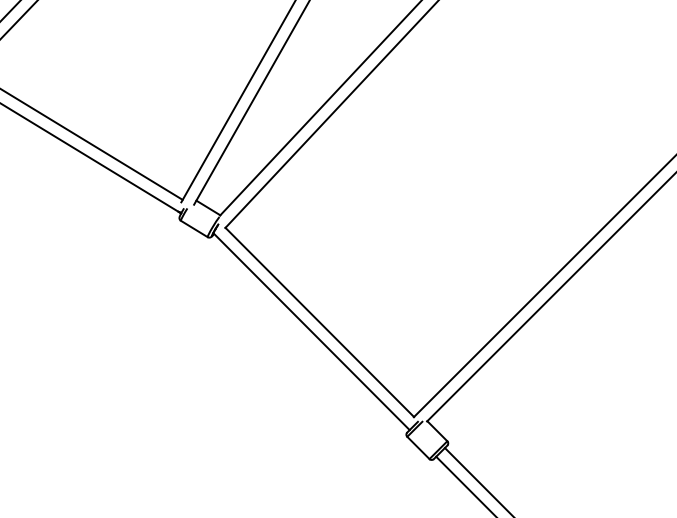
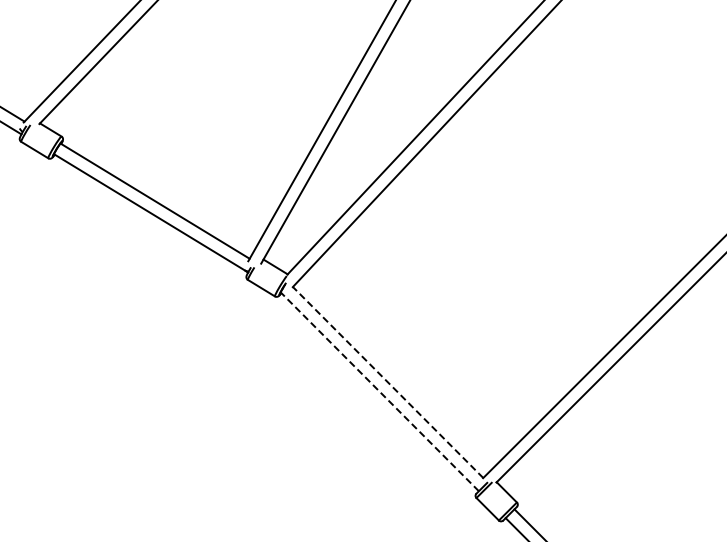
line: (320, 322) -> (388, 382), solid -> dashed
line: (311, 331) -> (379, 391), solid -> dashed

